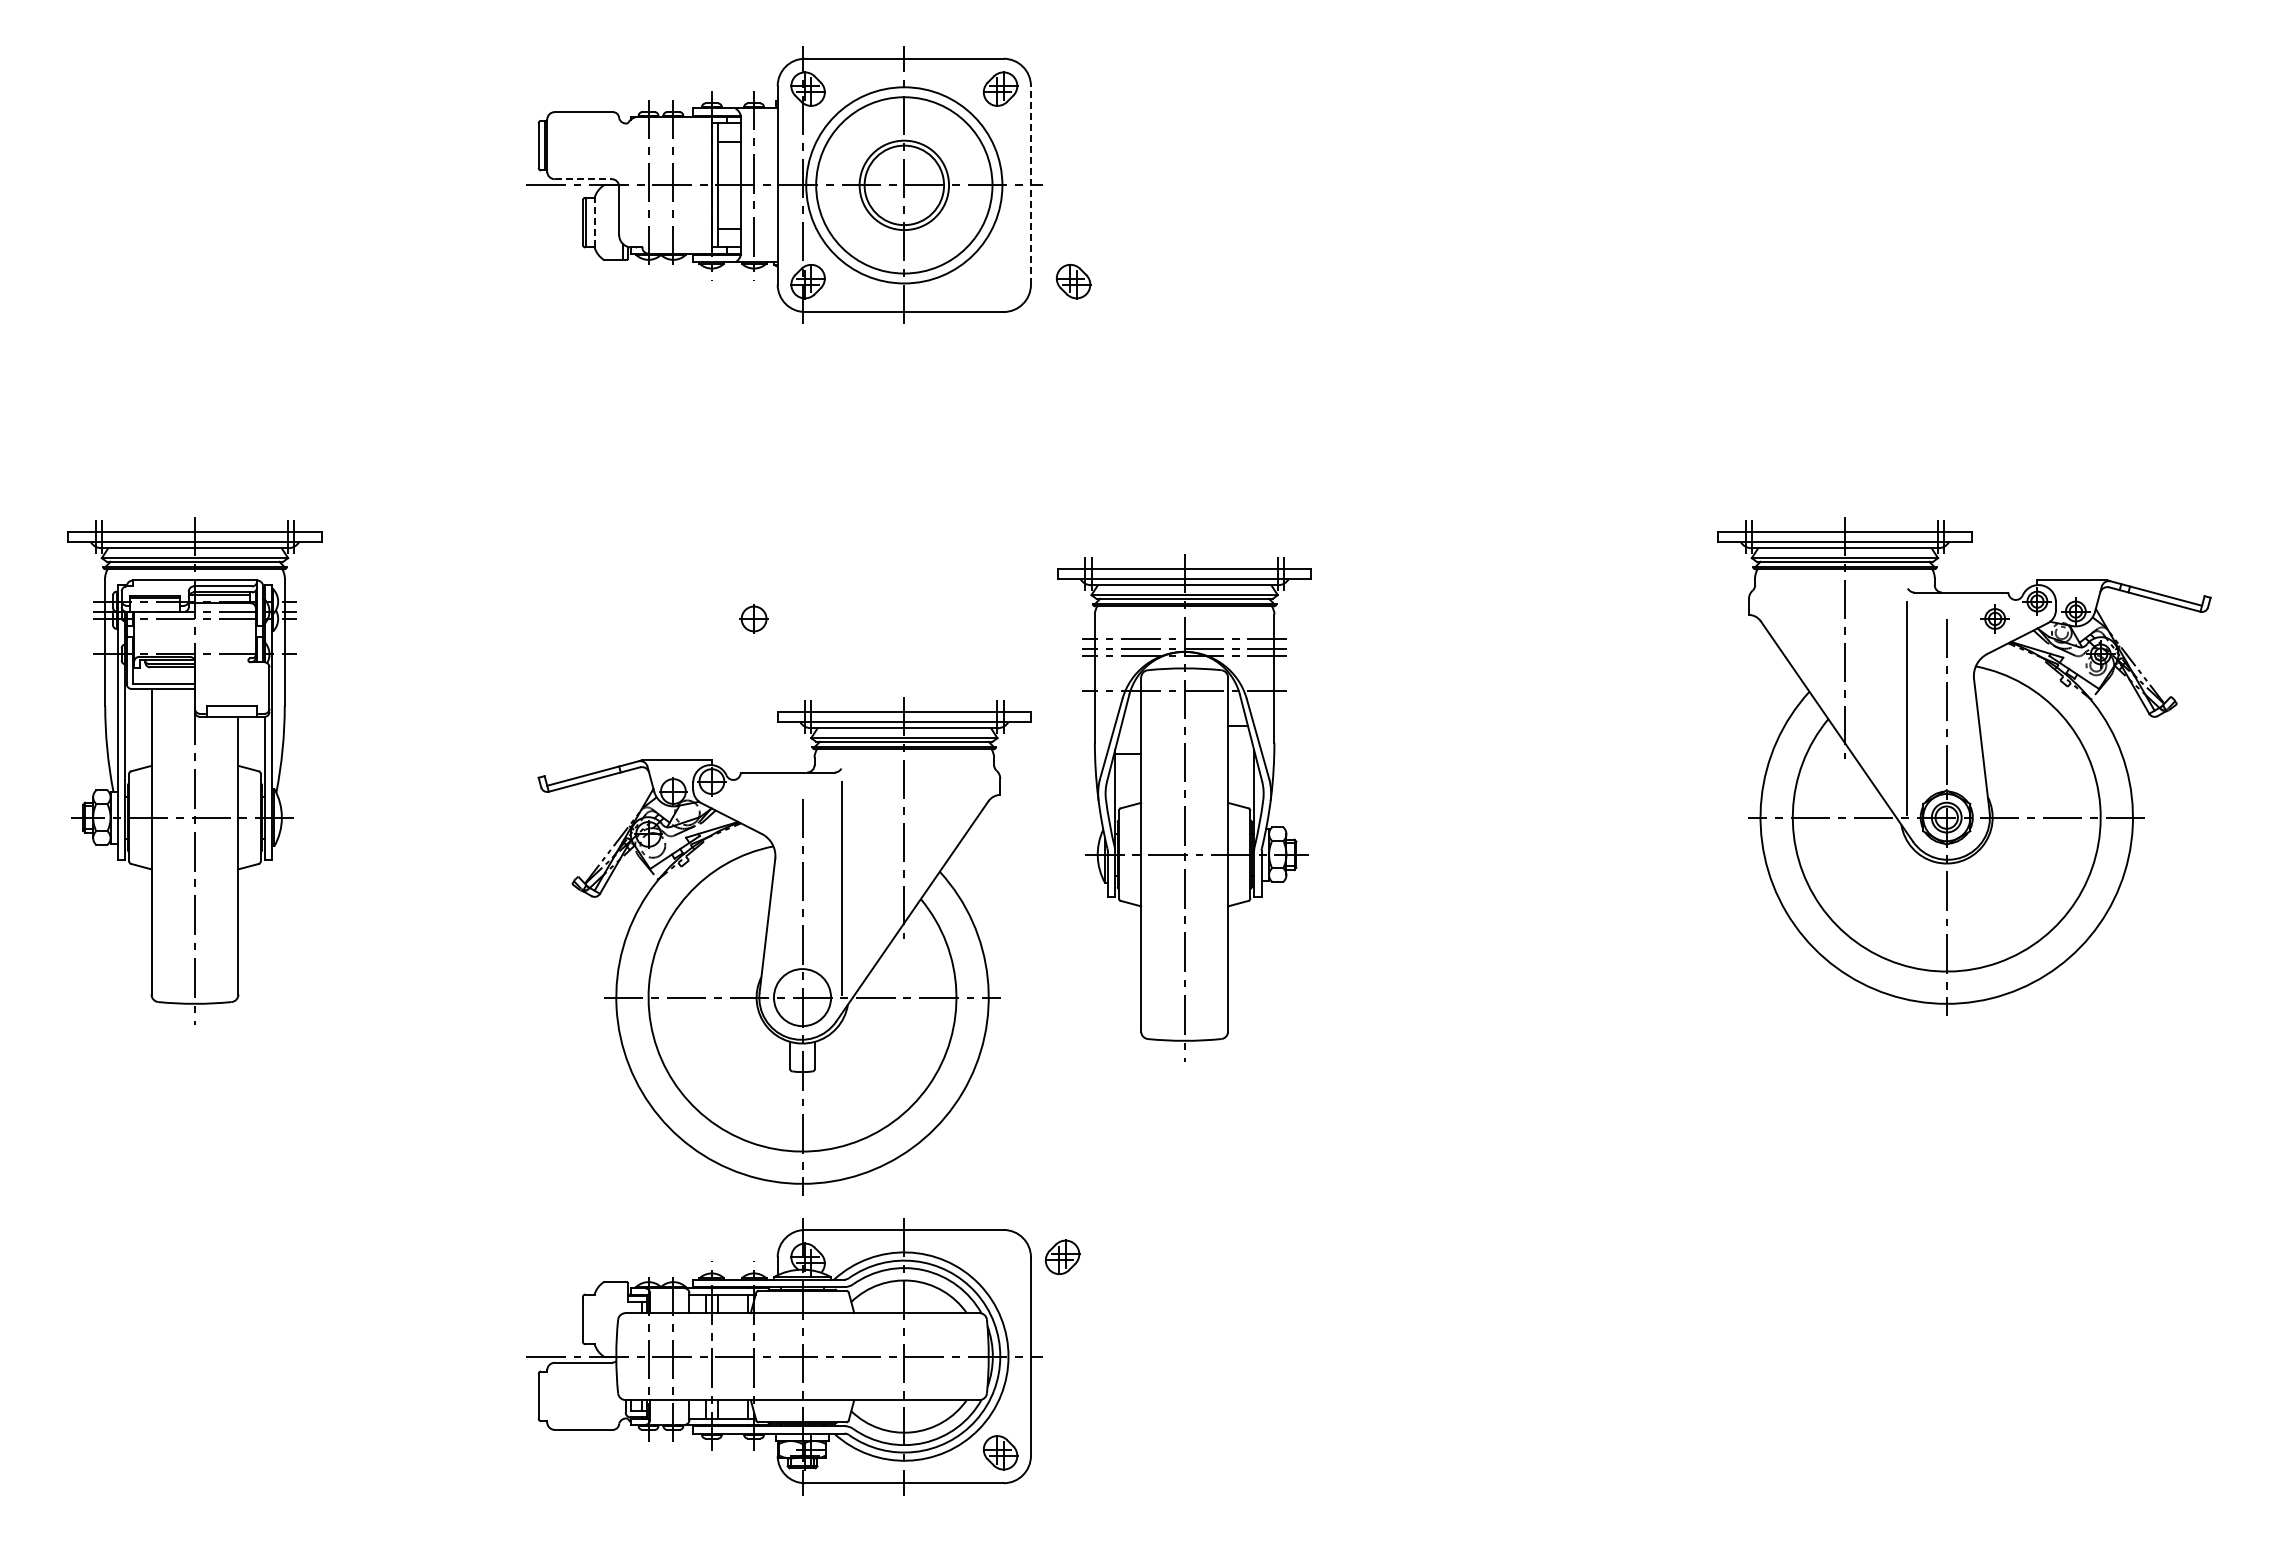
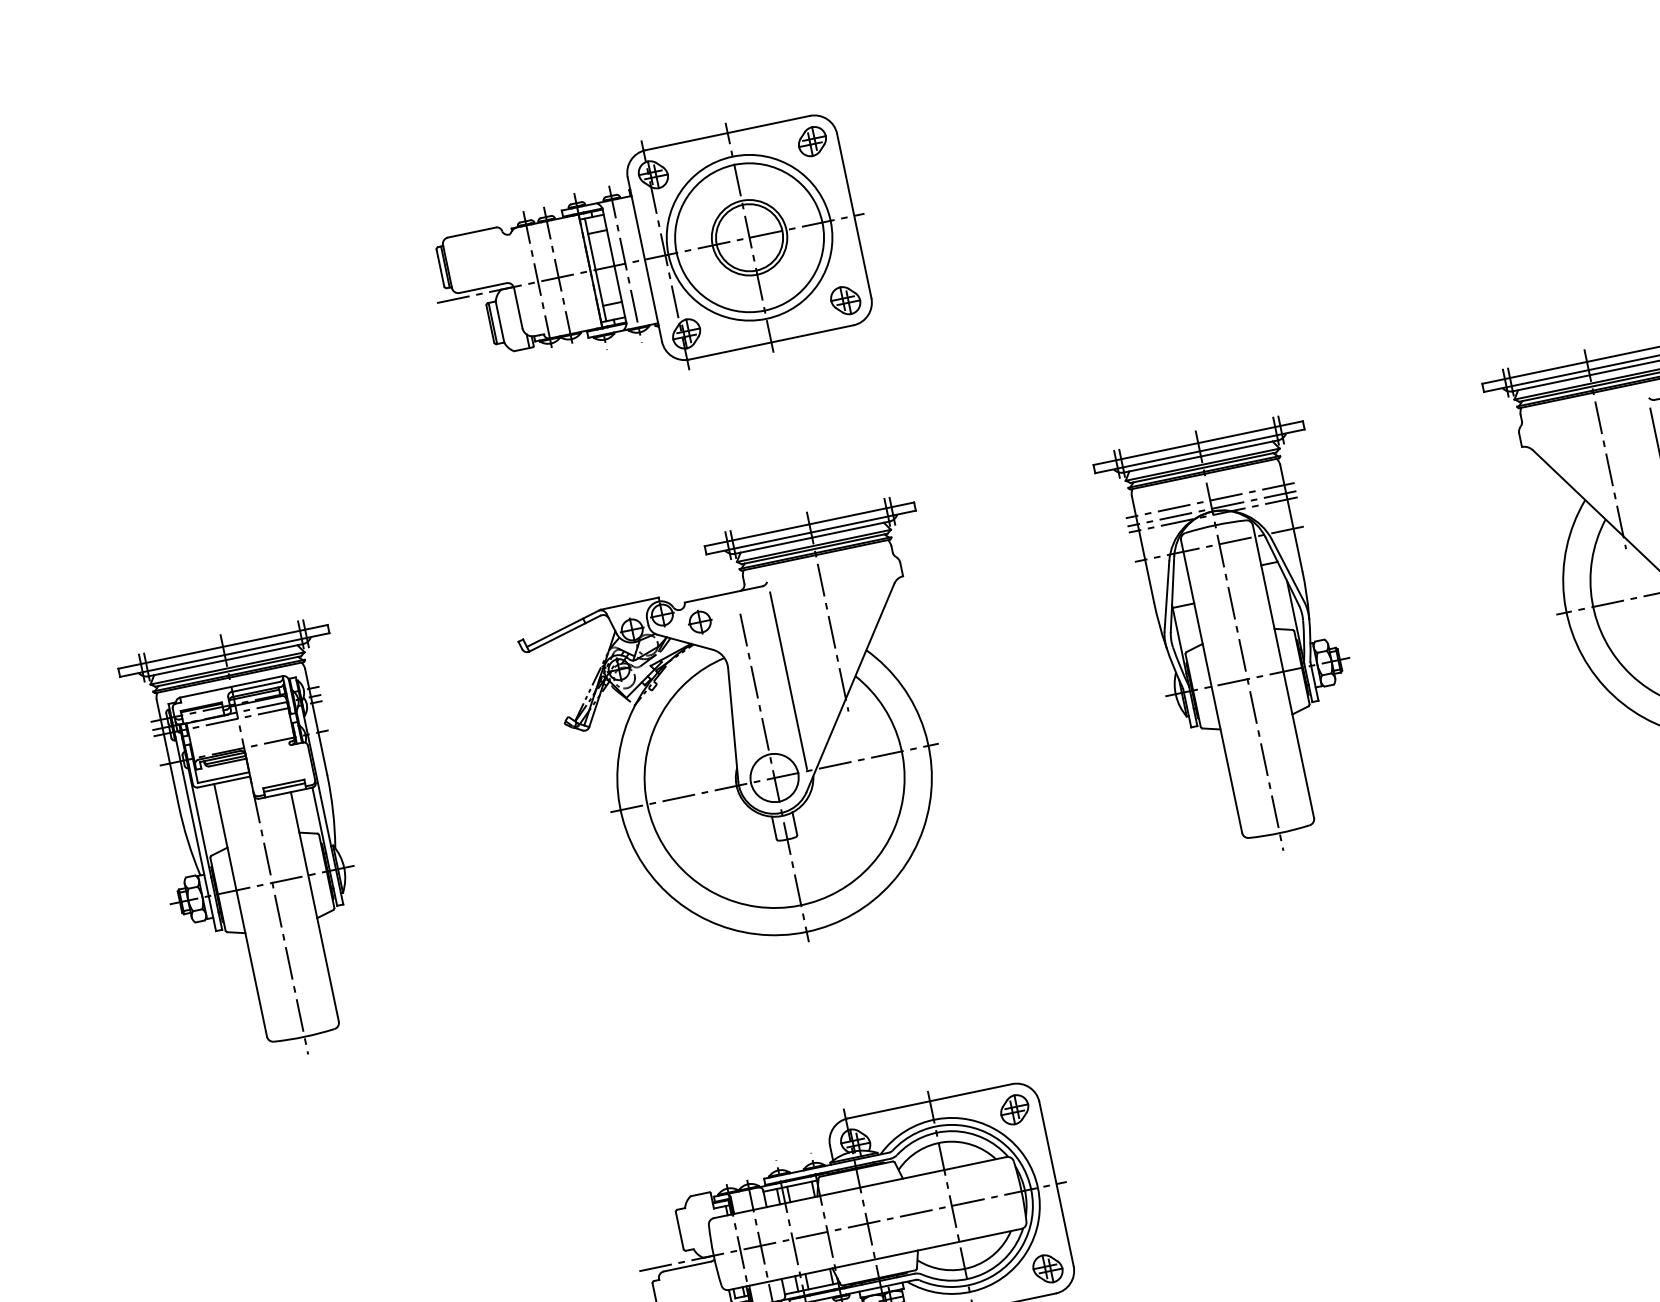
line: (583, 179) -> (483, 288), dashed -> solid
line: (1030, 184) -> (853, 215), dashed -> solid
line: (594, 222) -> (499, 321), dashed -> solid
part: (1073, 281) -> (845, 300), moved
line: (232, 710) -> (284, 787), added
part: (1184, 807) -> (1239, 640), moved
part: (784, 946) -> (750, 738), moved
part: (1062, 1256) -> (1014, 1109), moved

